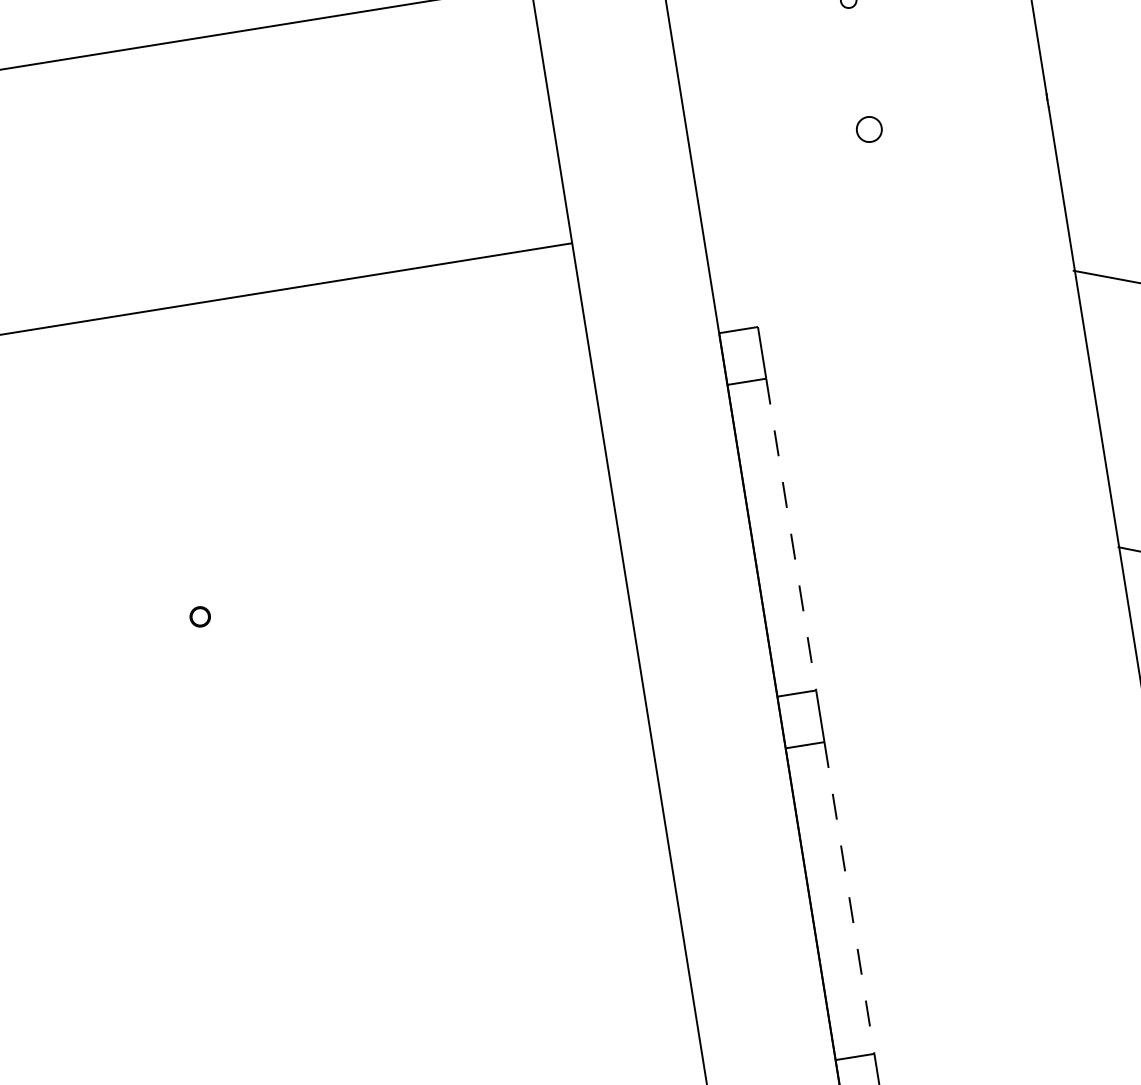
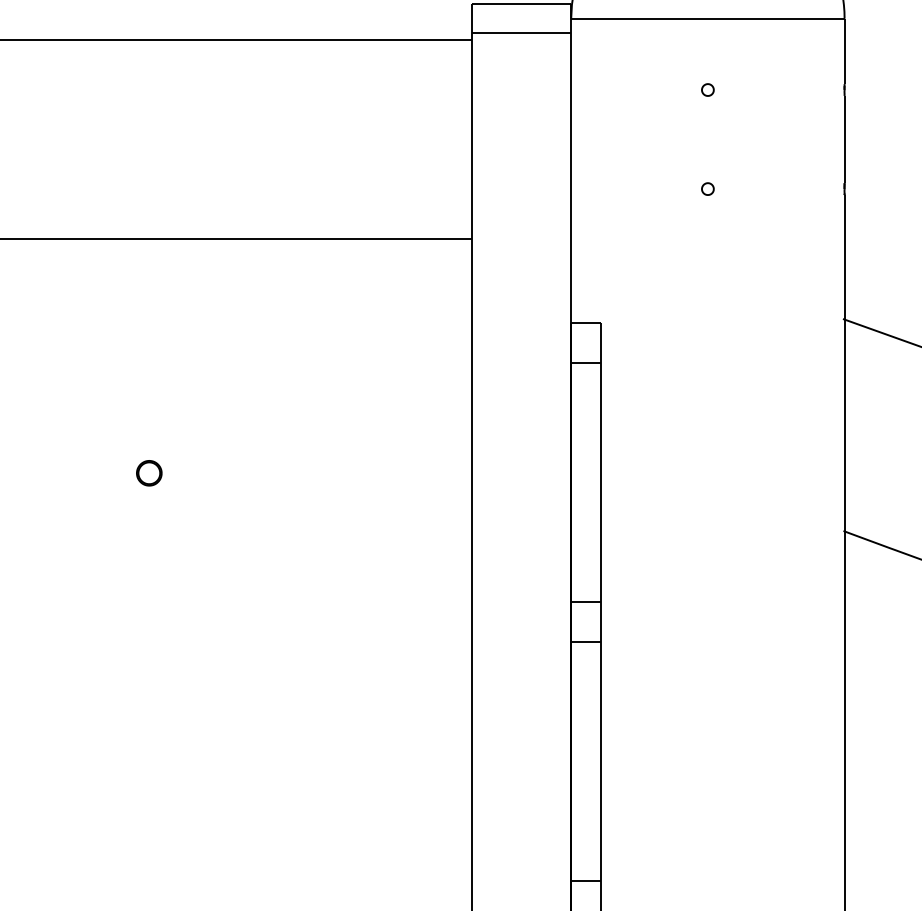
part: (868, 128) -> (707, 188), size x0.62
line: (790, 534) -> (600, 482), dashed -> solid
part: (200, 617) -> (149, 473), size x1.67
line: (848, 898) -> (600, 761), dashed -> solid

